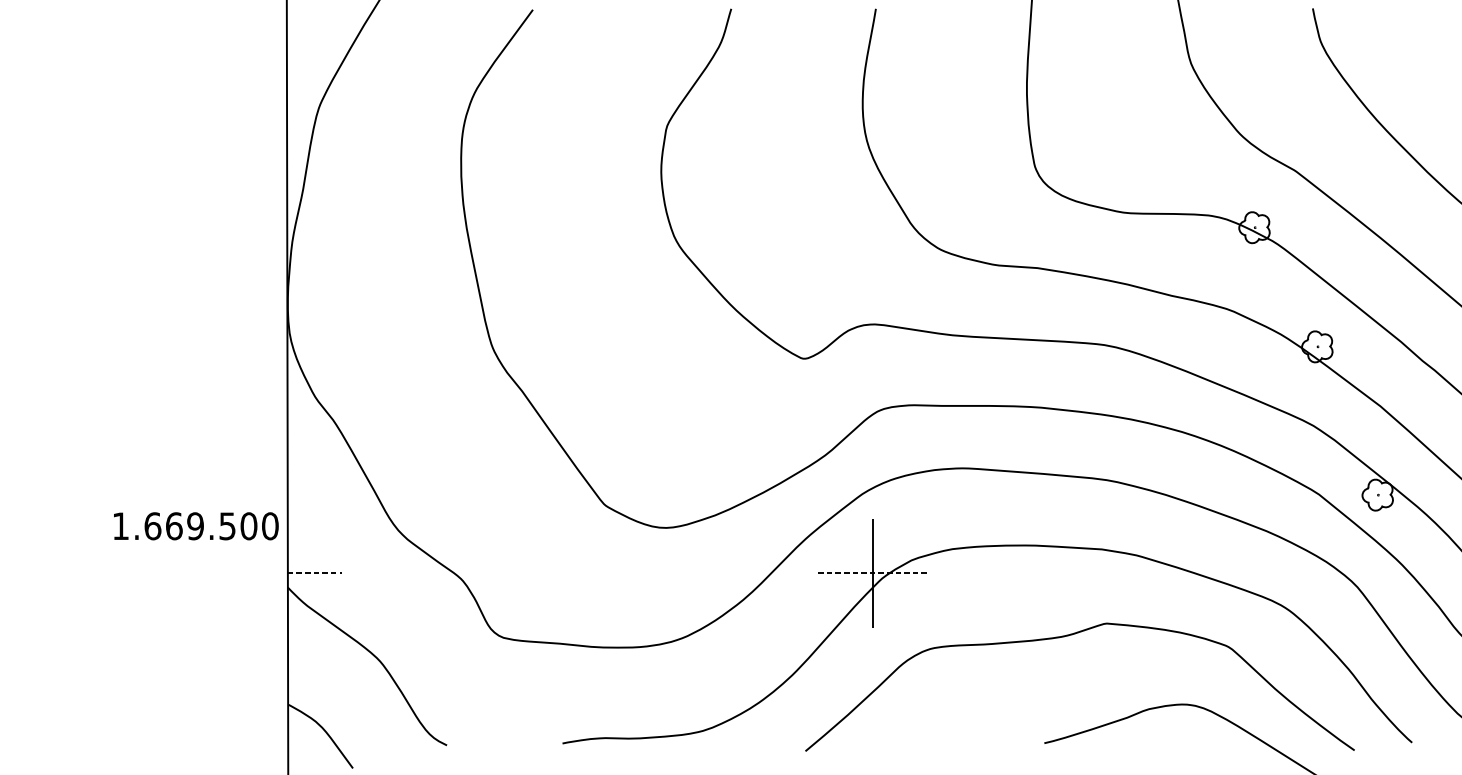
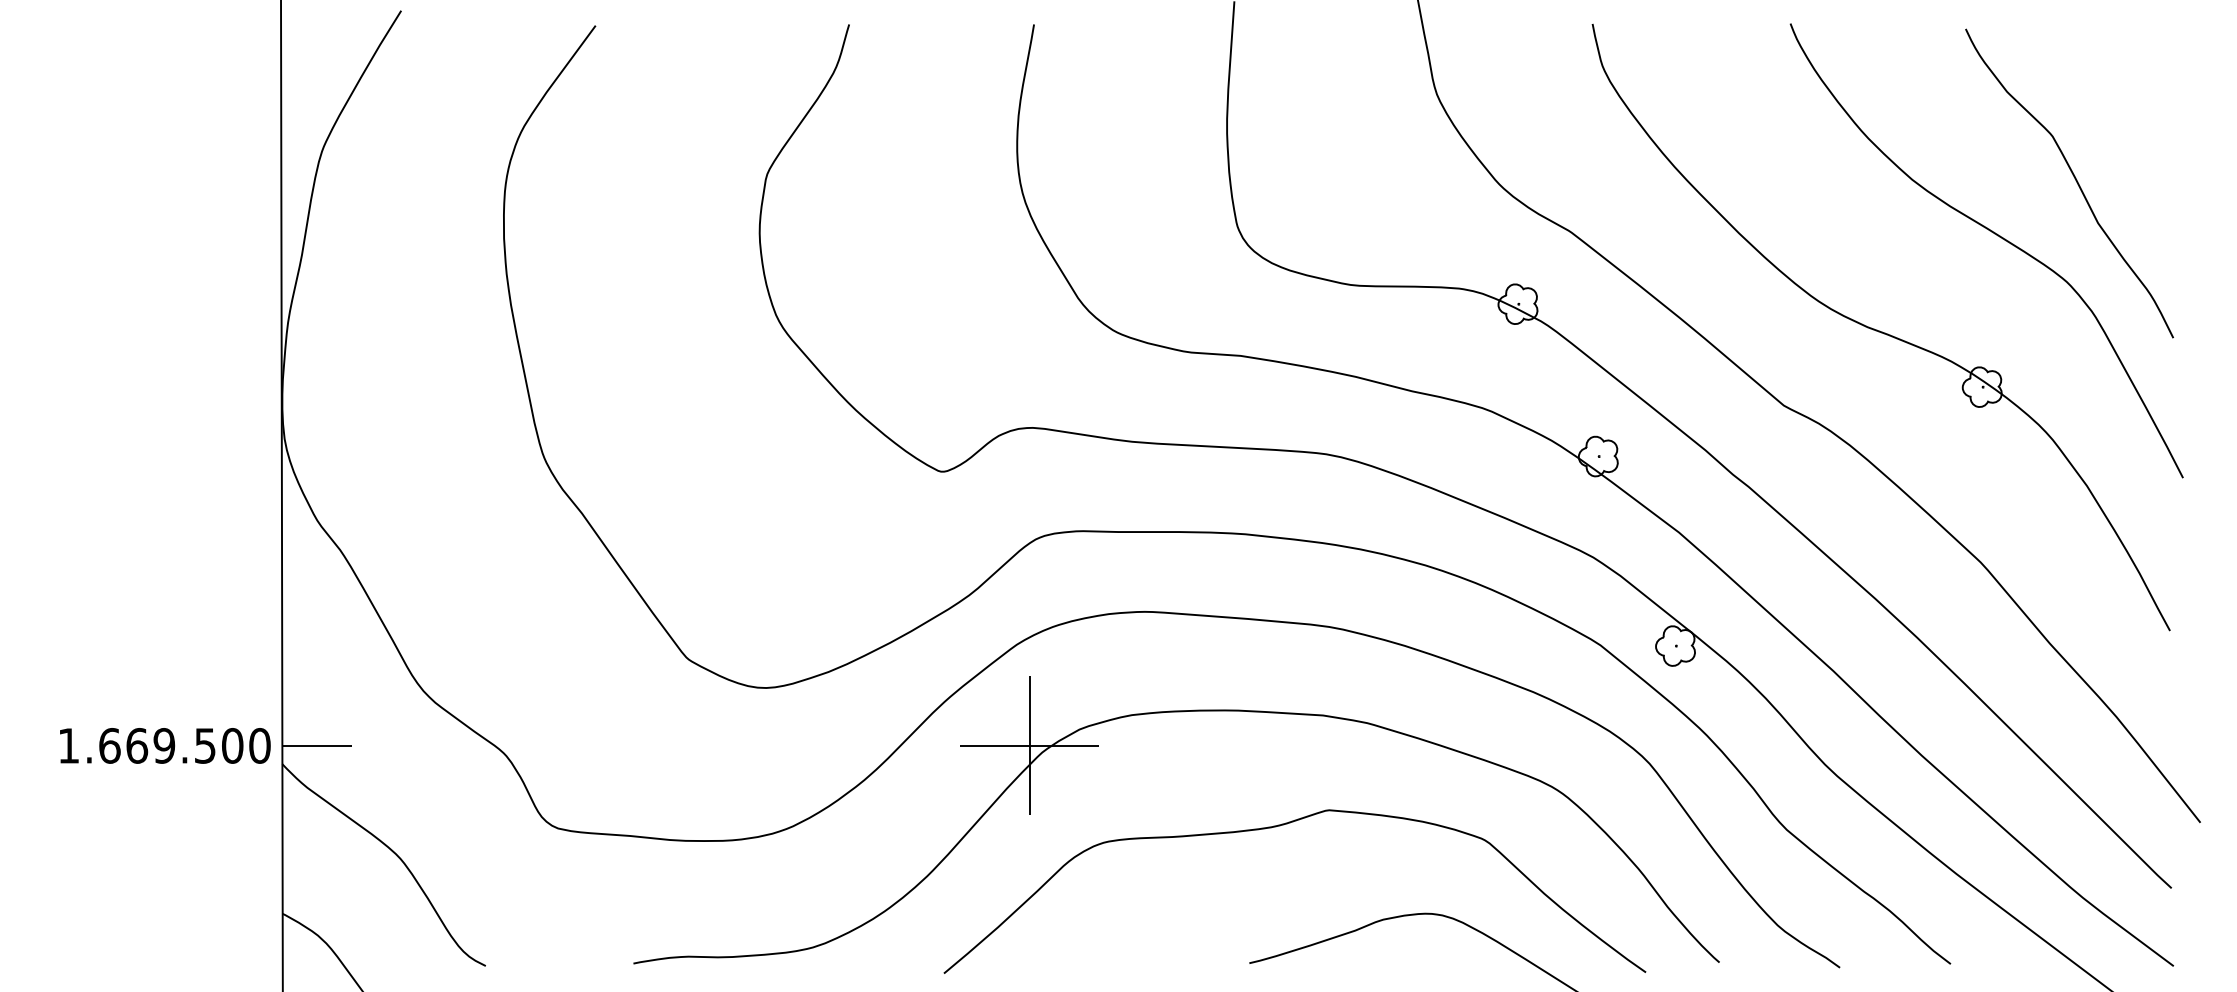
text: (196, 525) -> (165, 745), moved
line: (315, 572) -> (317, 745), dashed -> solid
line: (872, 572) -> (1029, 745), dashed -> solid

